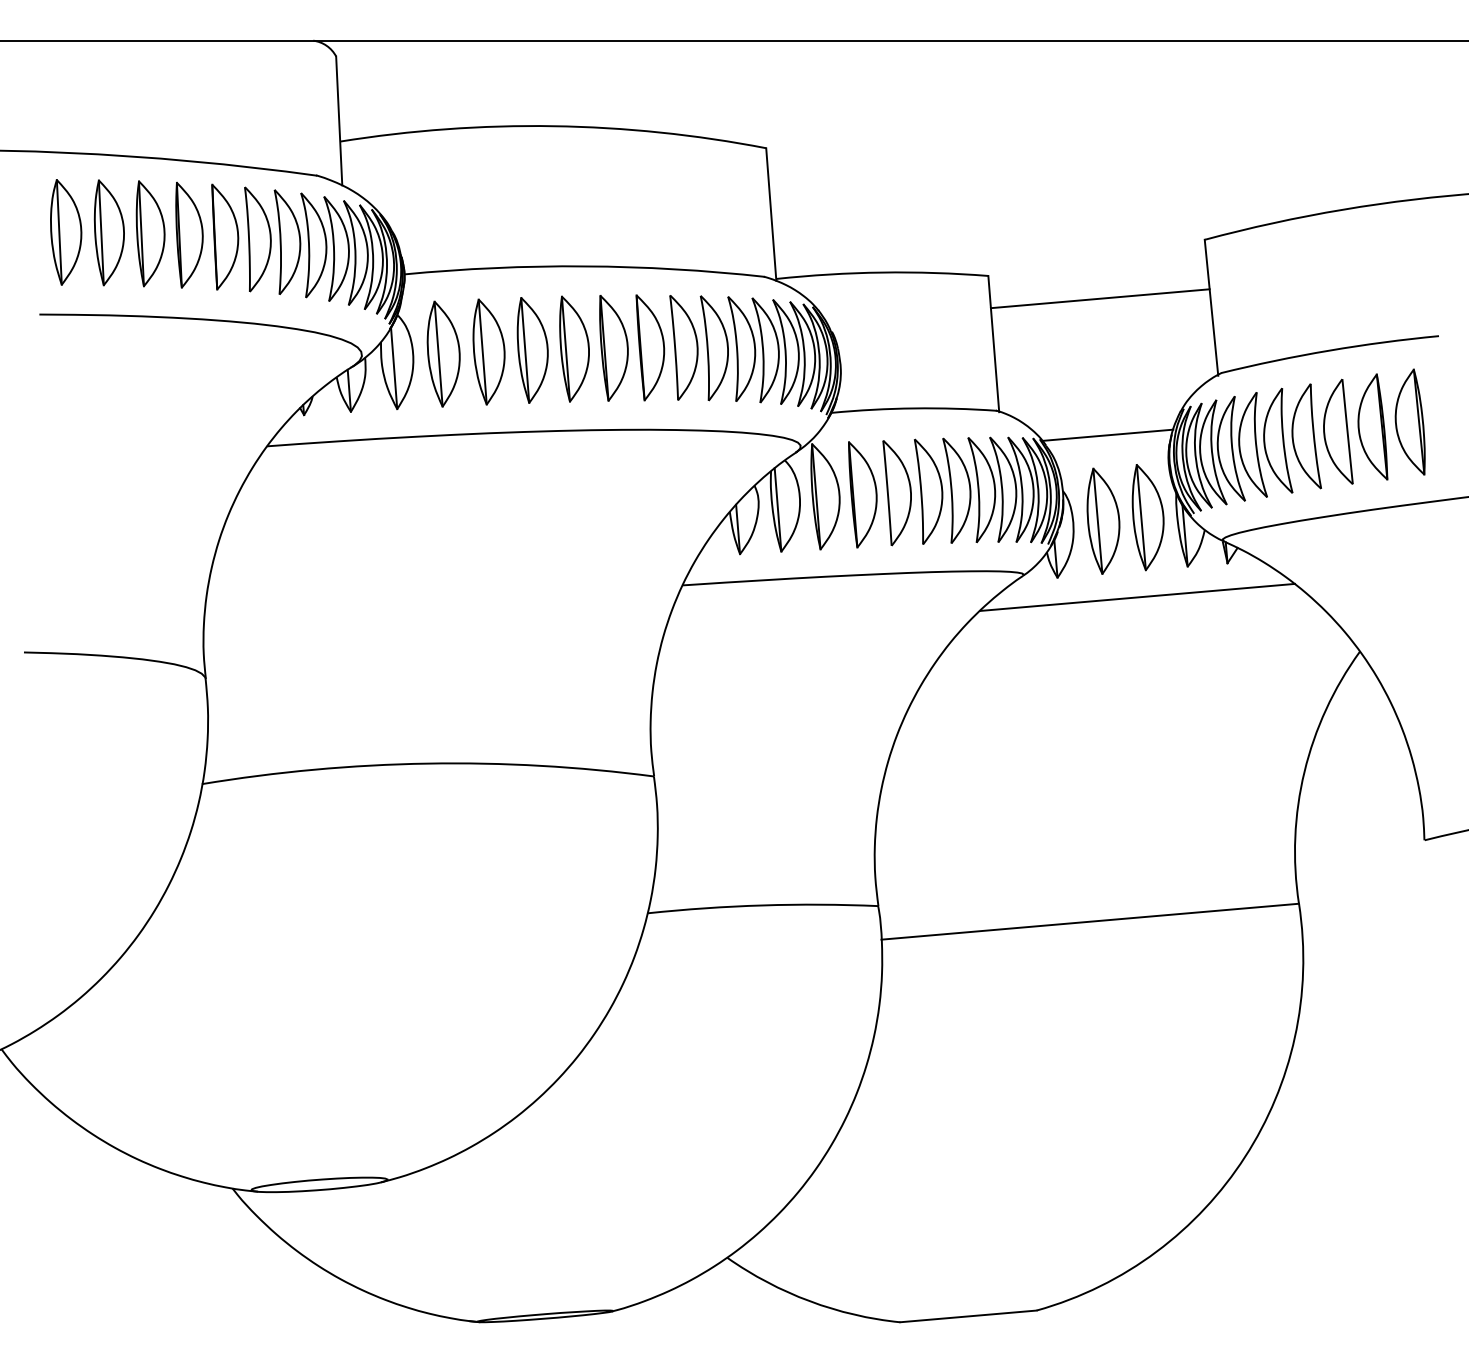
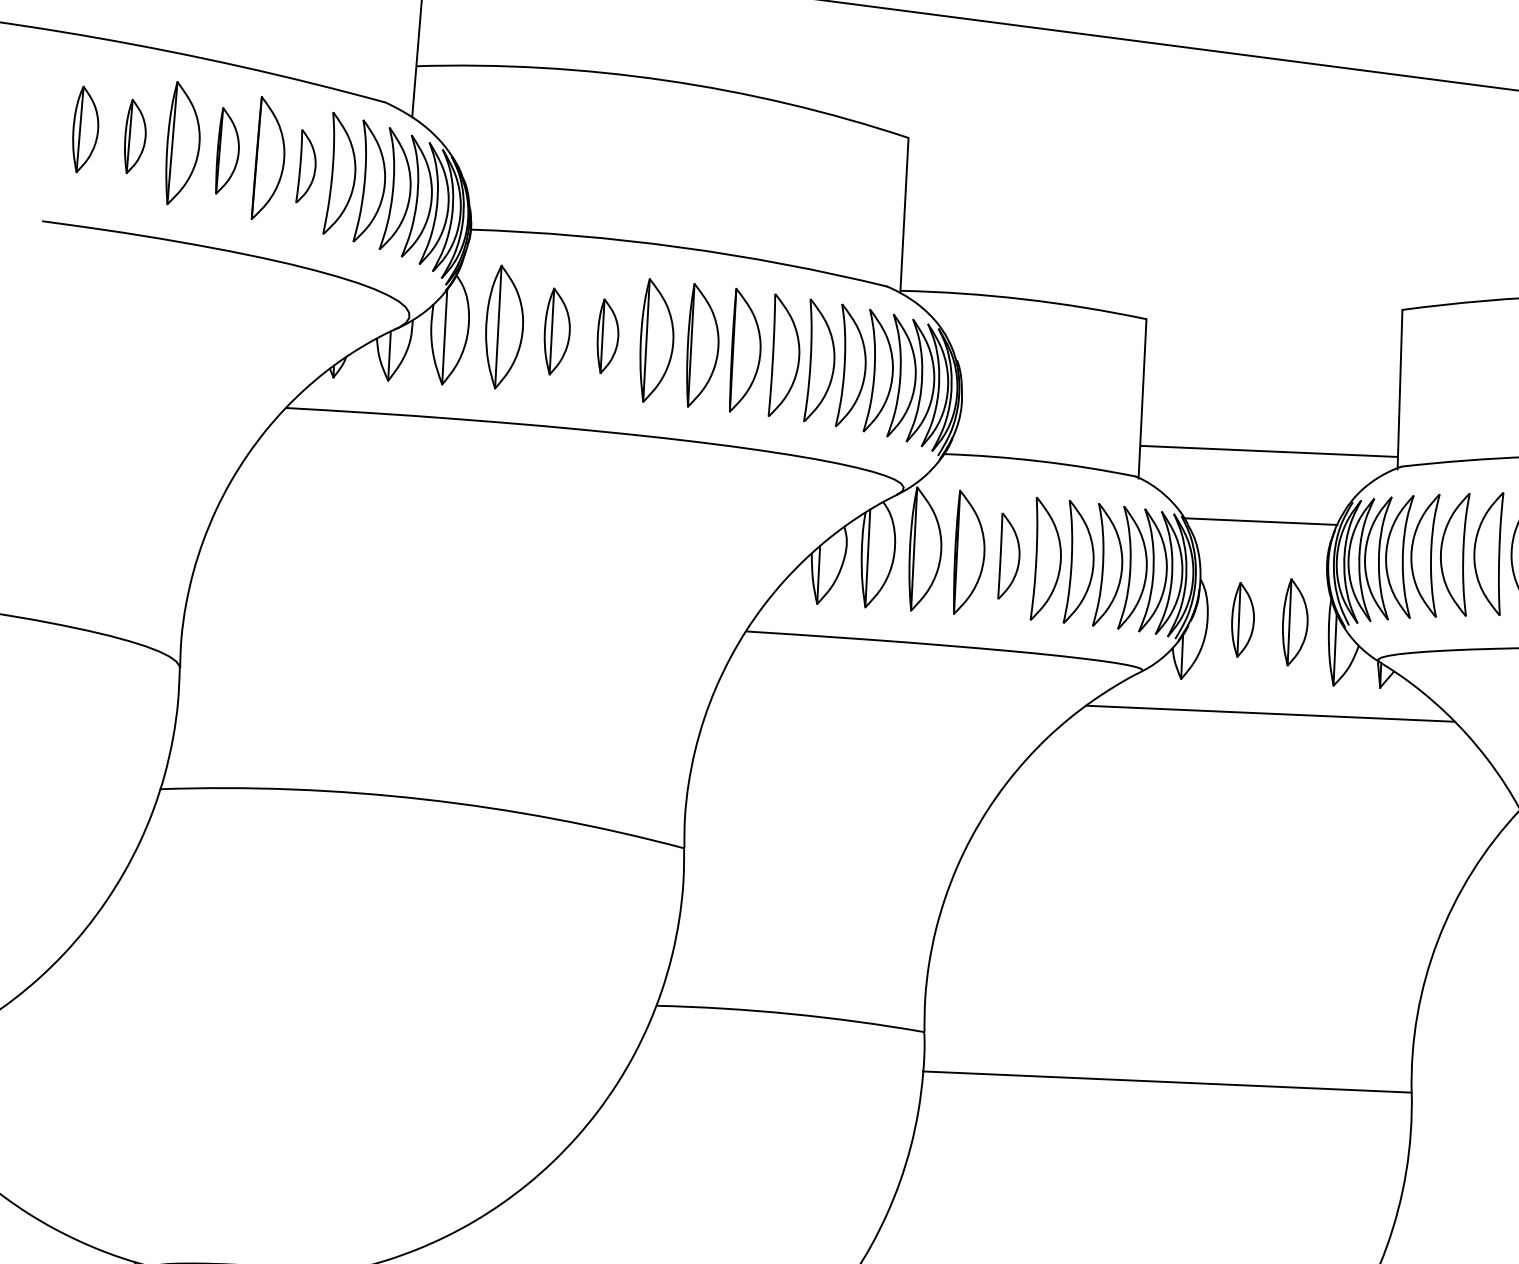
part: (66, 232) -> (85, 130), size x0.7
part: (108, 232) -> (134, 136), size x0.6
part: (189, 234) -> (227, 151), size x0.7
part: (257, 239) -> (305, 167), size x0.6
line: (1099, 298) -> (1268, 451), moved
part: (532, 350) -> (607, 336), size x0.6
part: (488, 351) -> (556, 331), size x0.7
part: (896, 493) -> (1007, 557), size x0.7
part: (1147, 517) -> (1294, 622), size x0.7
part: (1103, 520) -> (1243, 619), size x0.6

